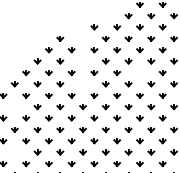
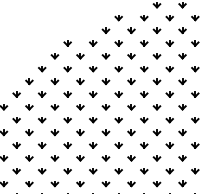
part: (105, 16) -> (118, 18), added
part: (82, 38) -> (92, 43), added
part: (82, 61) -> (92, 68), added
part: (139, 72) -> (156, 81), added
part: (82, 84) -> (92, 94), added
part: (14, 107) -> (16, 120), added
part: (14, 152) -> (16, 171), added

